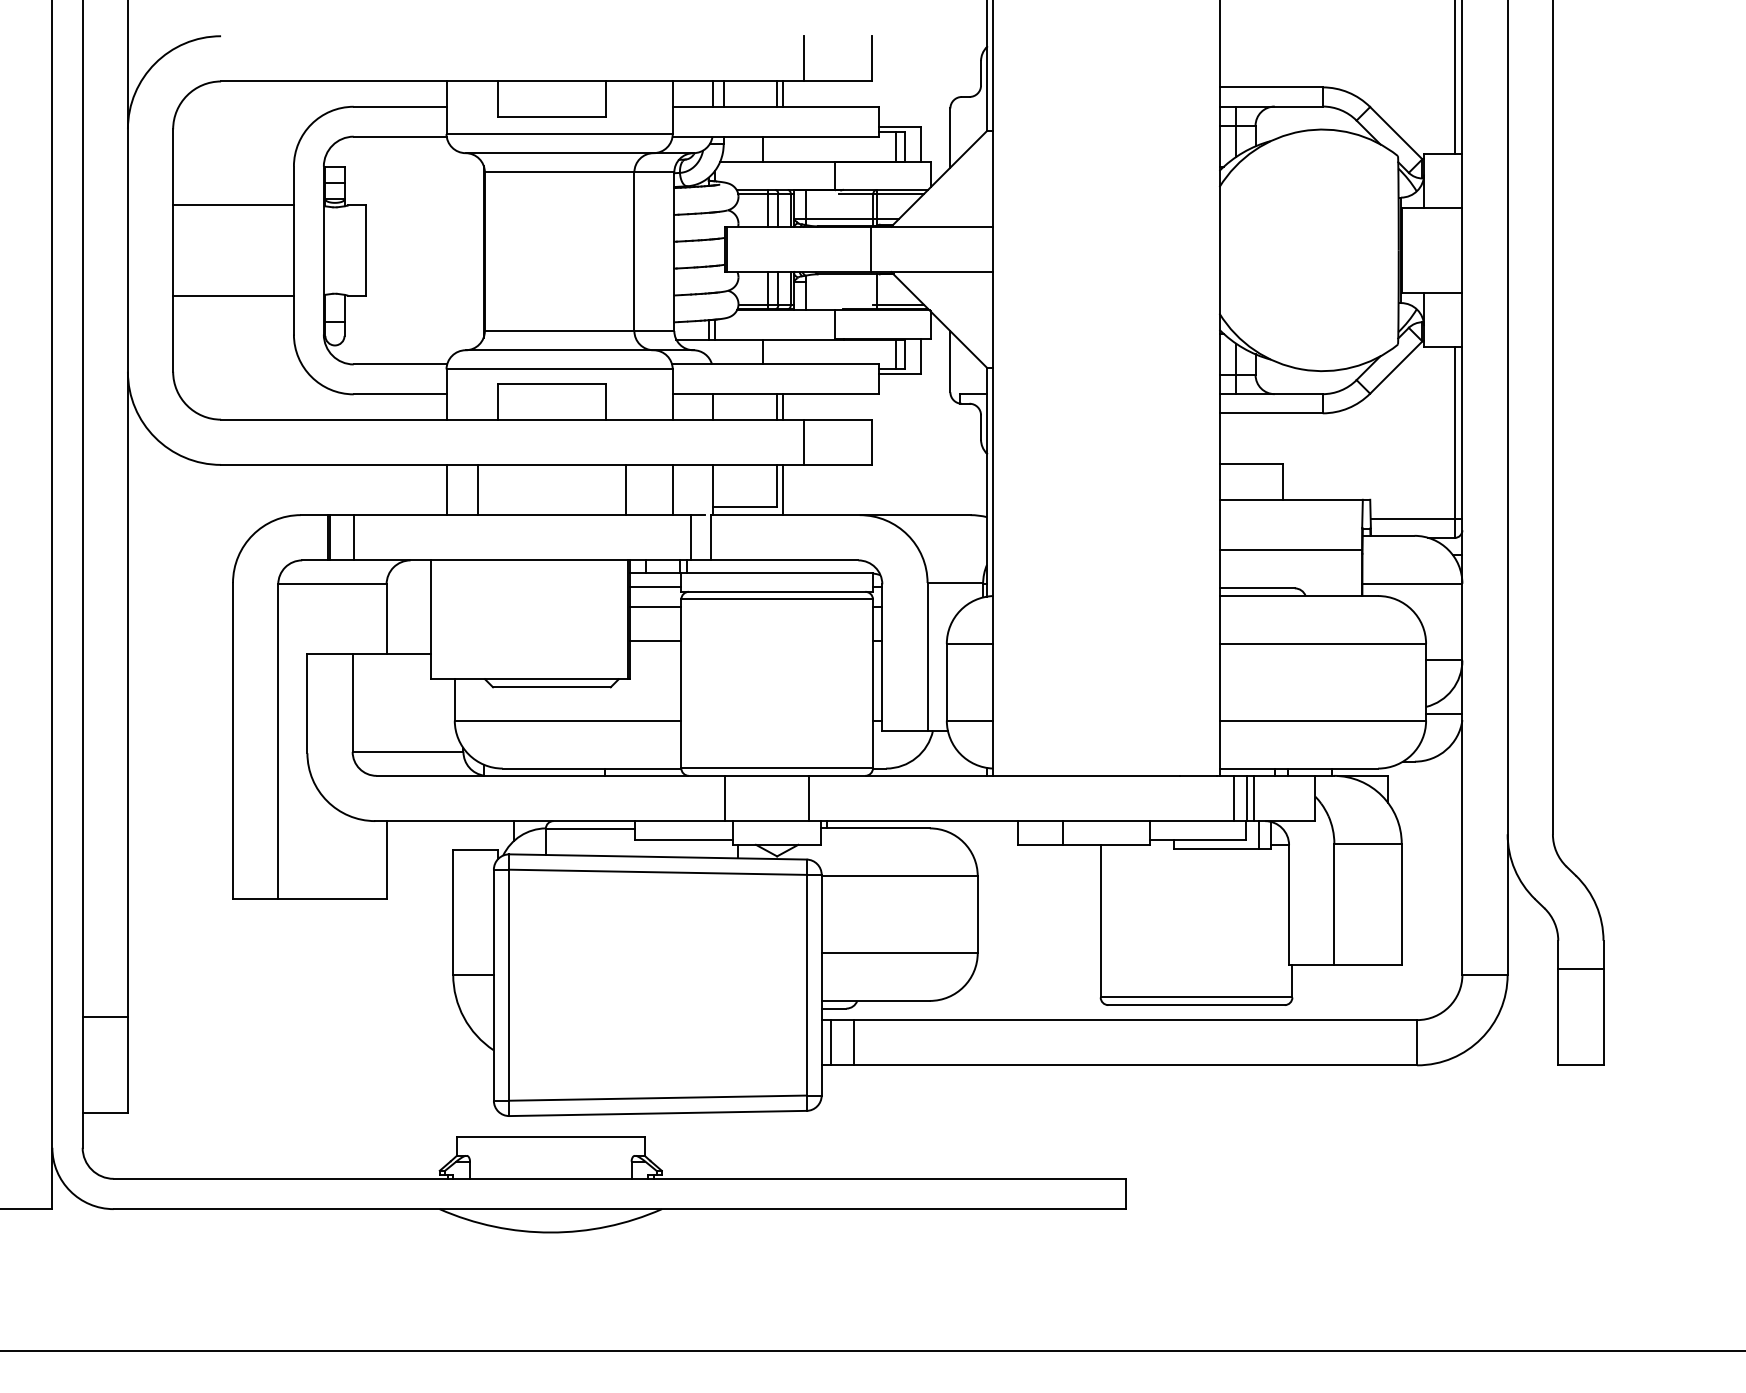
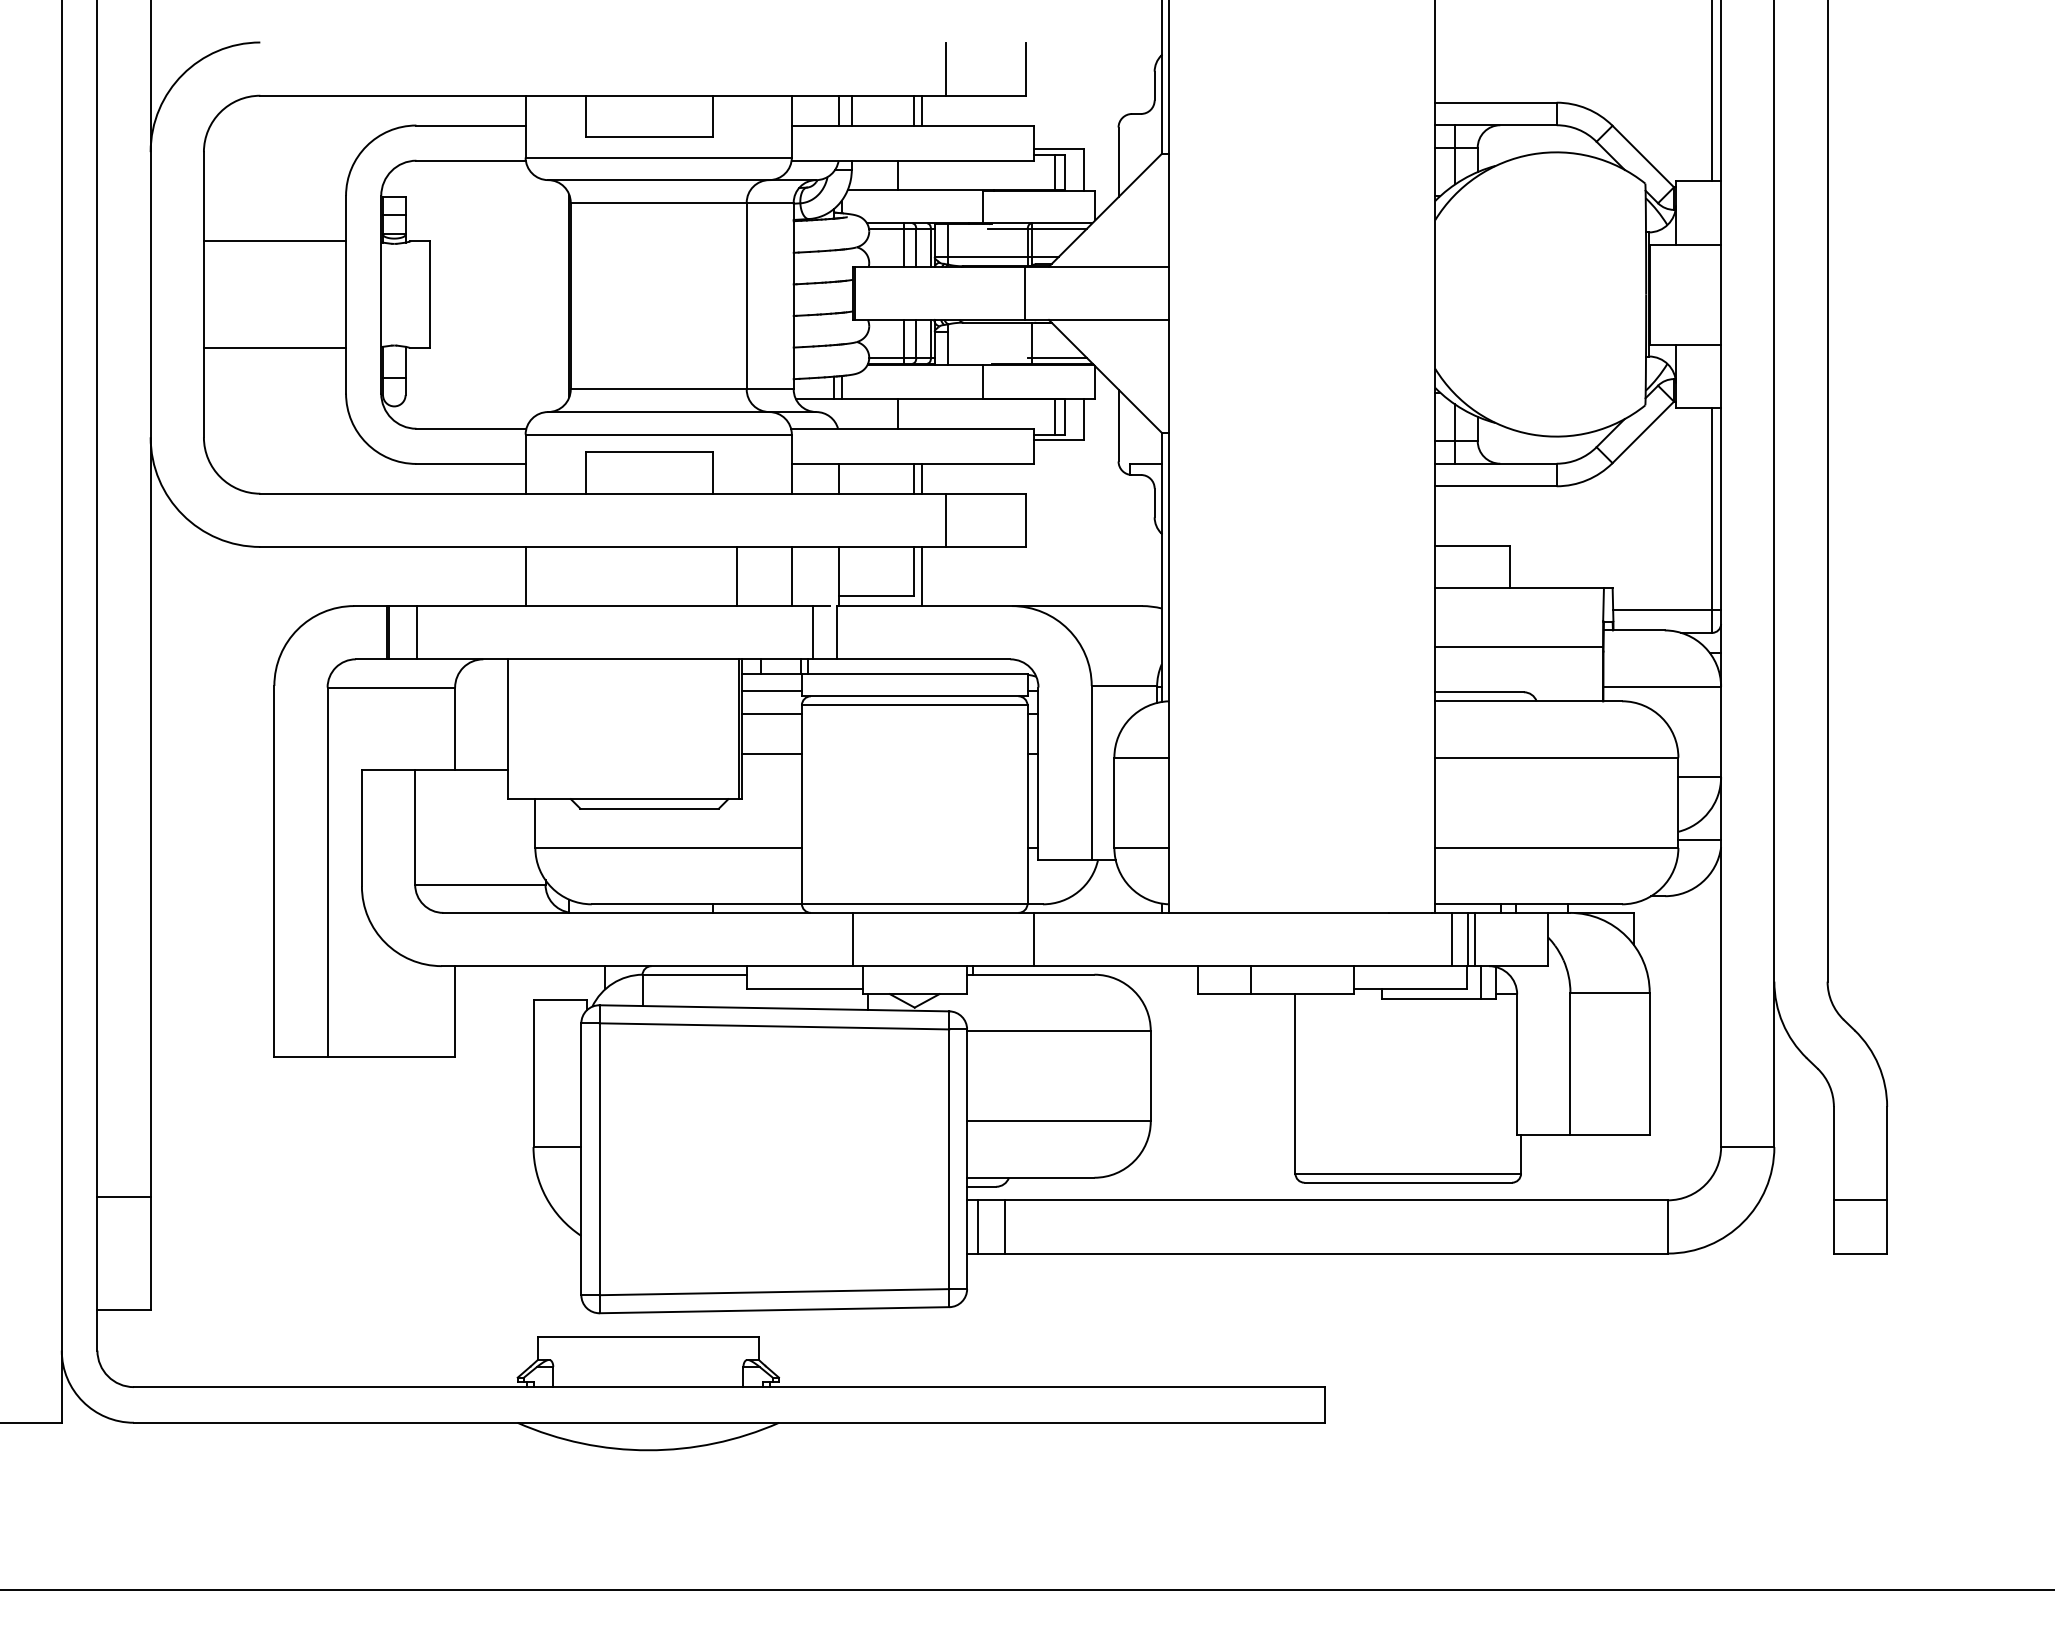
line: (477, 489) -> (562, 575), removed
line: (808, 798) -> (1033, 939), moved
line: (1580, 969) -> (1860, 1199), moved

